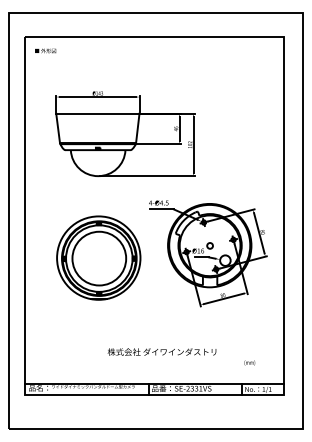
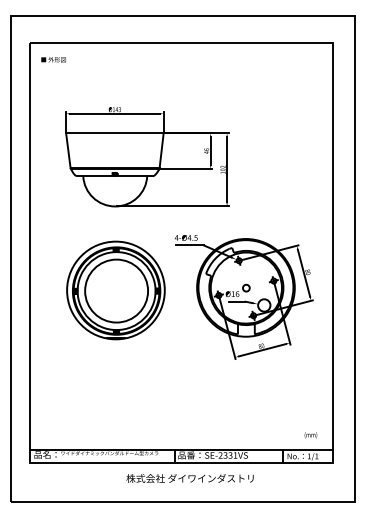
part: (98, 258) -> (115, 290), moved
text: (161, 352) -> (189, 478), moved
text: (249, 363) -> (310, 435), moved

